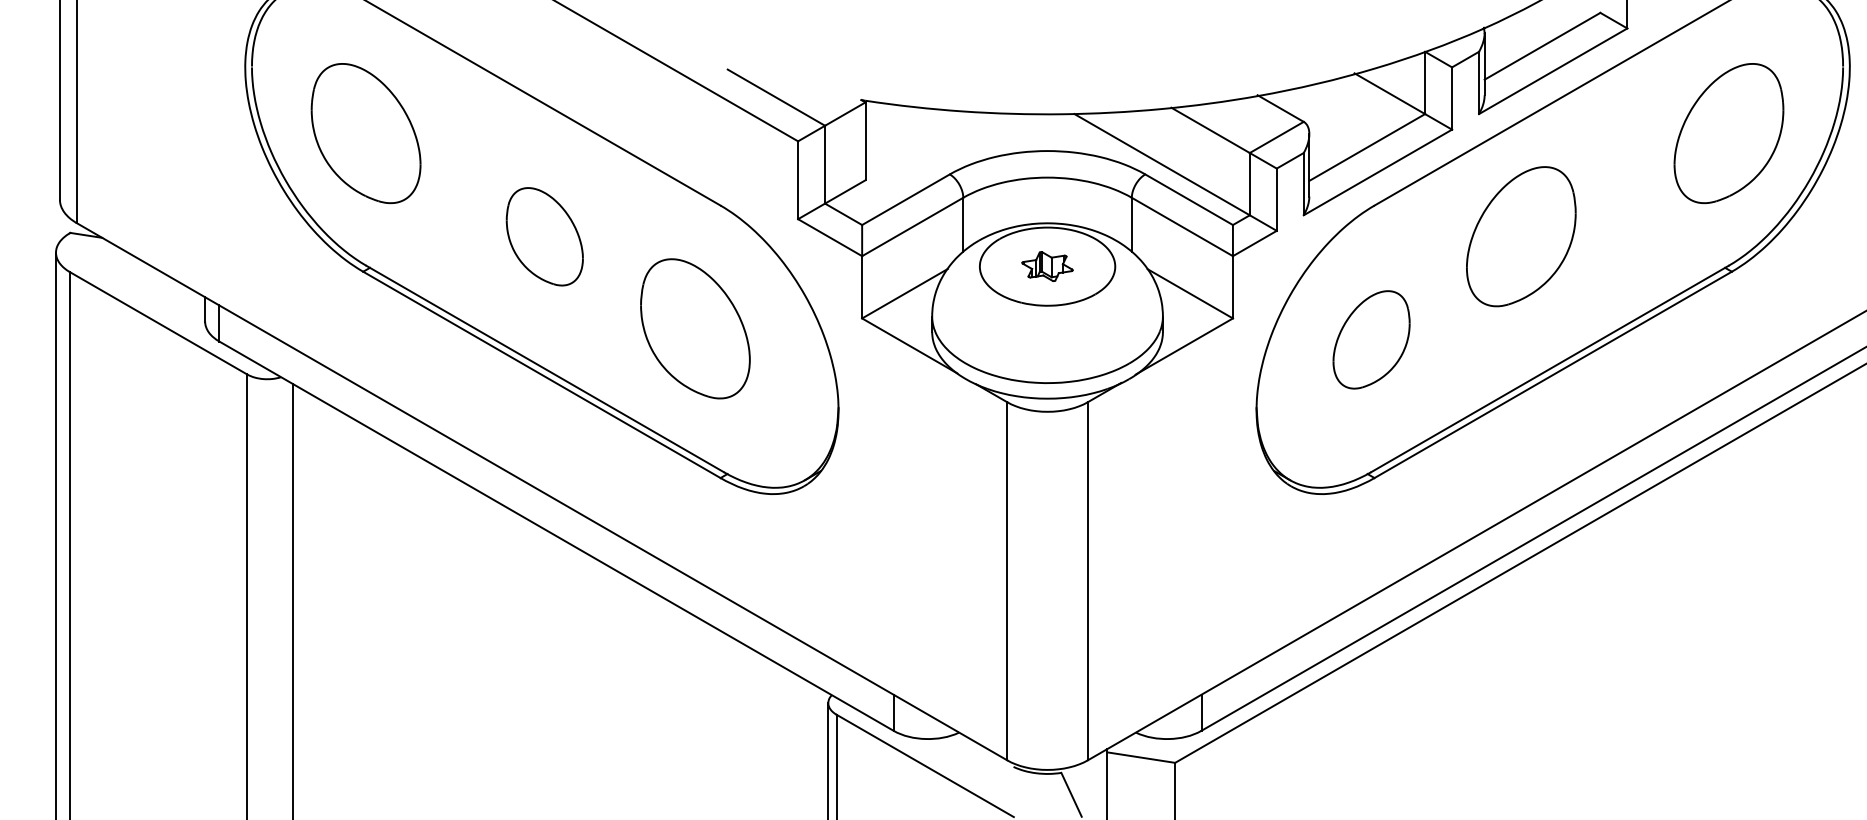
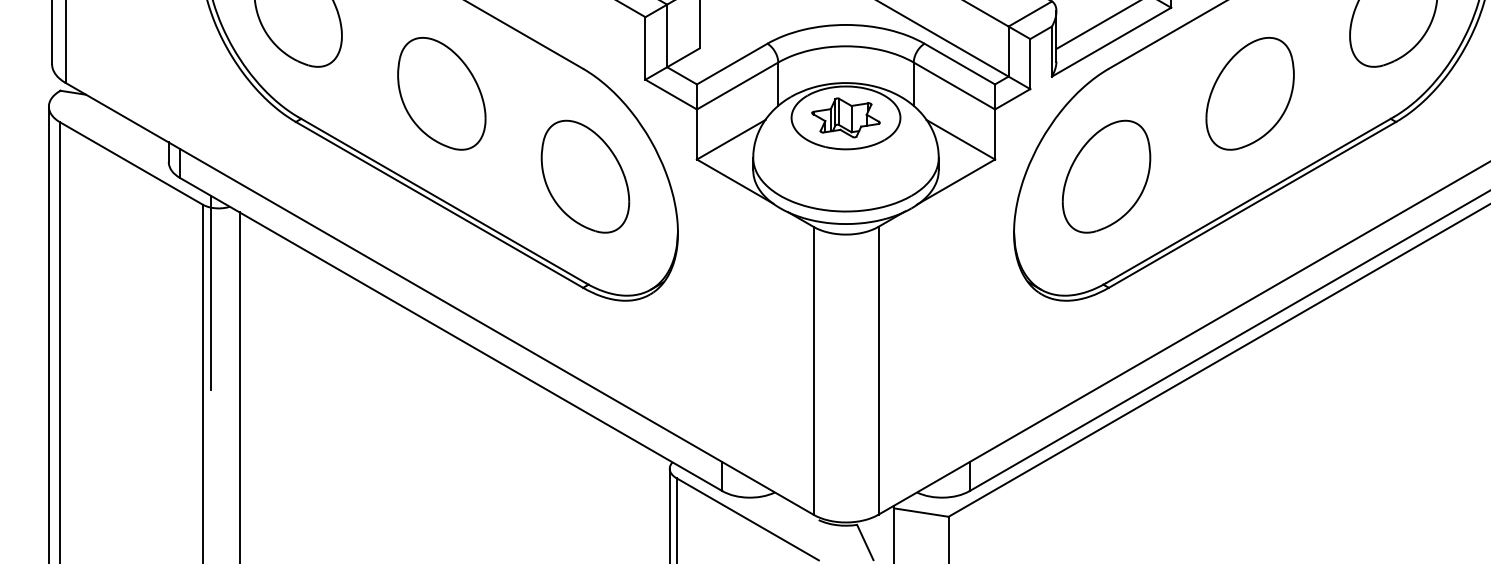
part: (544, 236) -> (441, 93), size x1.43
part: (1521, 236) -> (1250, 93), moved
part: (1047, 266) -> (845, 117), size x1.67
part: (695, 328) -> (585, 176), moved
part: (1371, 339) -> (1106, 176), size x1.43
line: (257, 483) -> (210, 292), added

